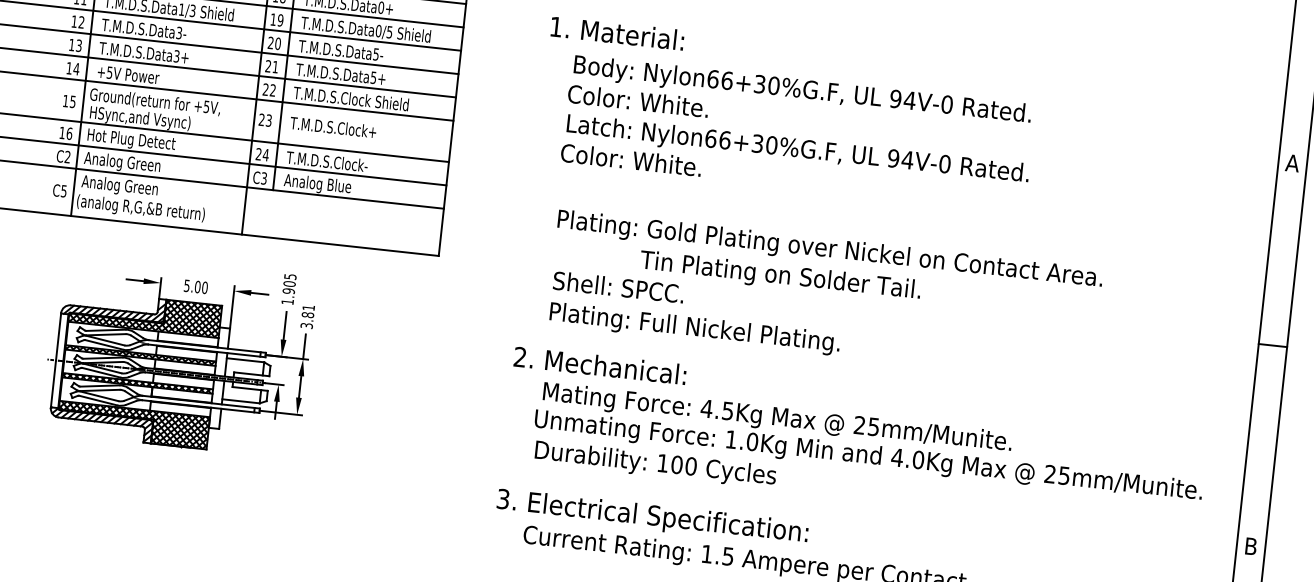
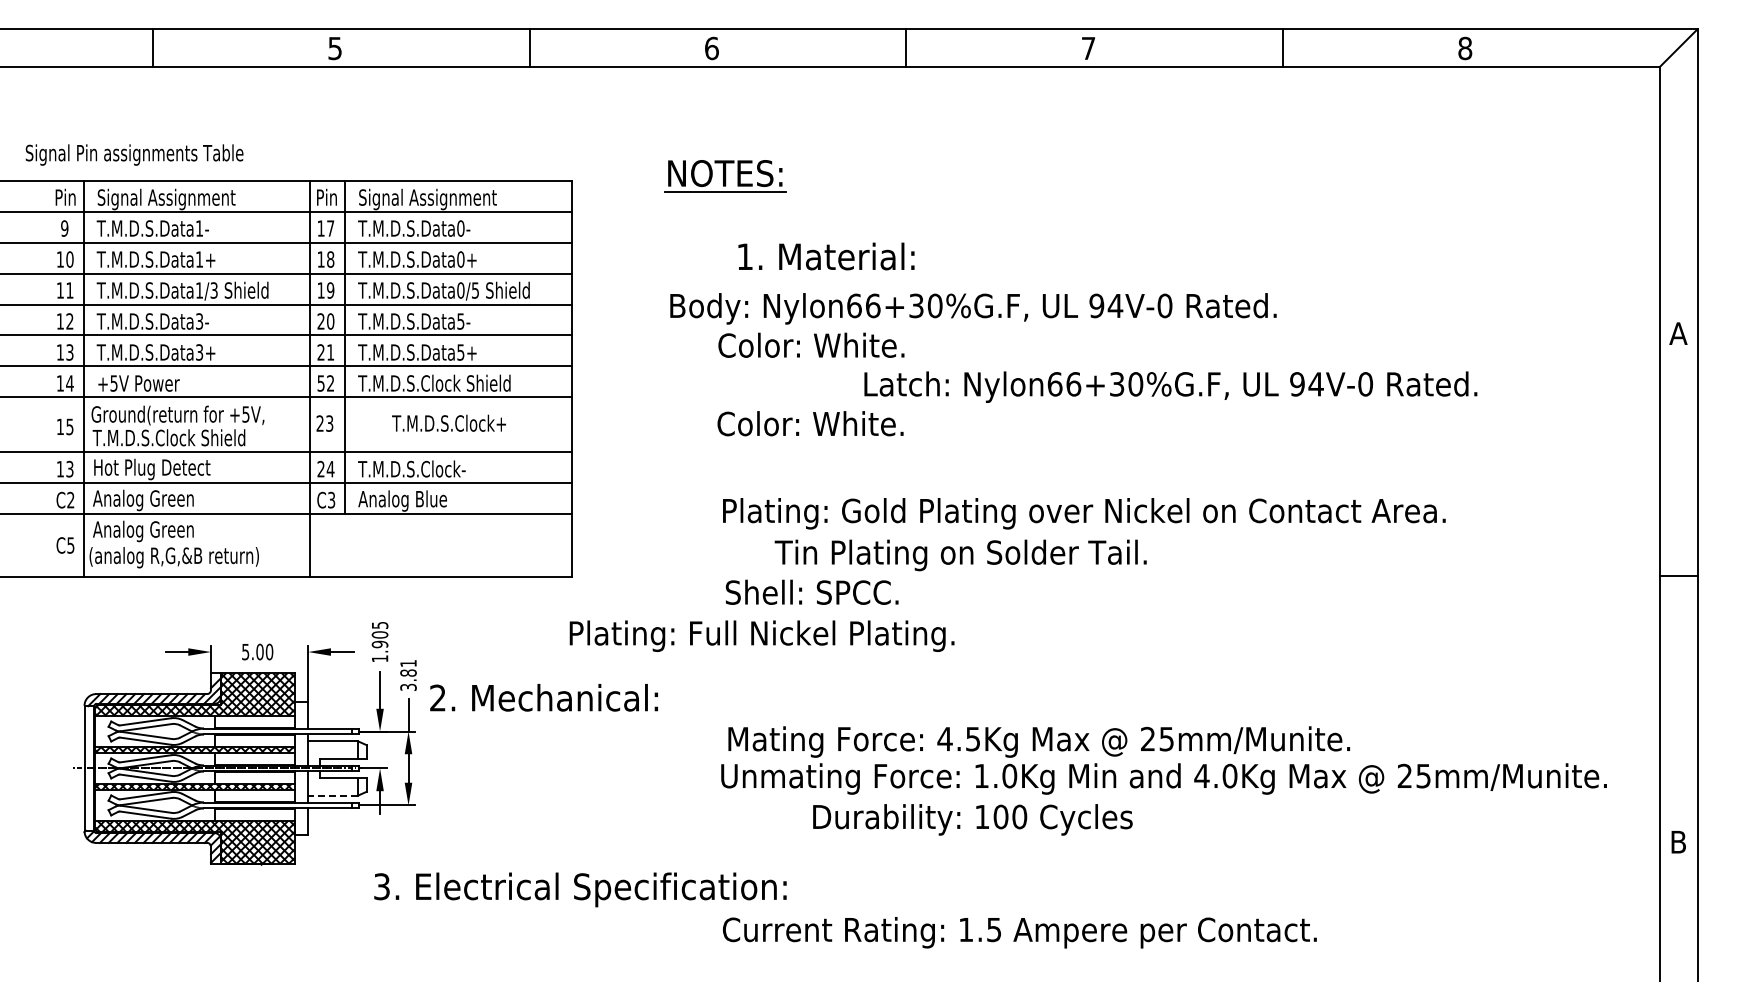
text: (617, 33) -> (826, 256), moved
text: (265, 89) -> (320, 383), 22 -> 52
text: (802, 90) -> (973, 308), moved
text: (146, 119) -> (168, 439), HSync,and Vsync) -> T.M.D.S.Clock Shield
text: (332, 126) -> (448, 422), moved
text: (69, 133) -> (69, 468), 16 -> 13
text: (797, 149) -> (1170, 386), moved
text: (780, 276) -> (960, 555), moved
text: (694, 328) -> (761, 635), moved
text: (599, 365) -> (543, 697), moved
line: (241, 401) -> (333, 795), solid -> dashed
text: (655, 464) -> (972, 819), moved
text: (652, 517) -> (580, 889), moved

